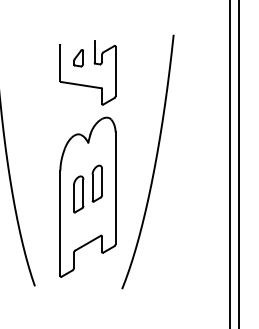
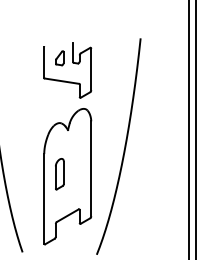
part: (96, 183) -> (74, 164), removed

